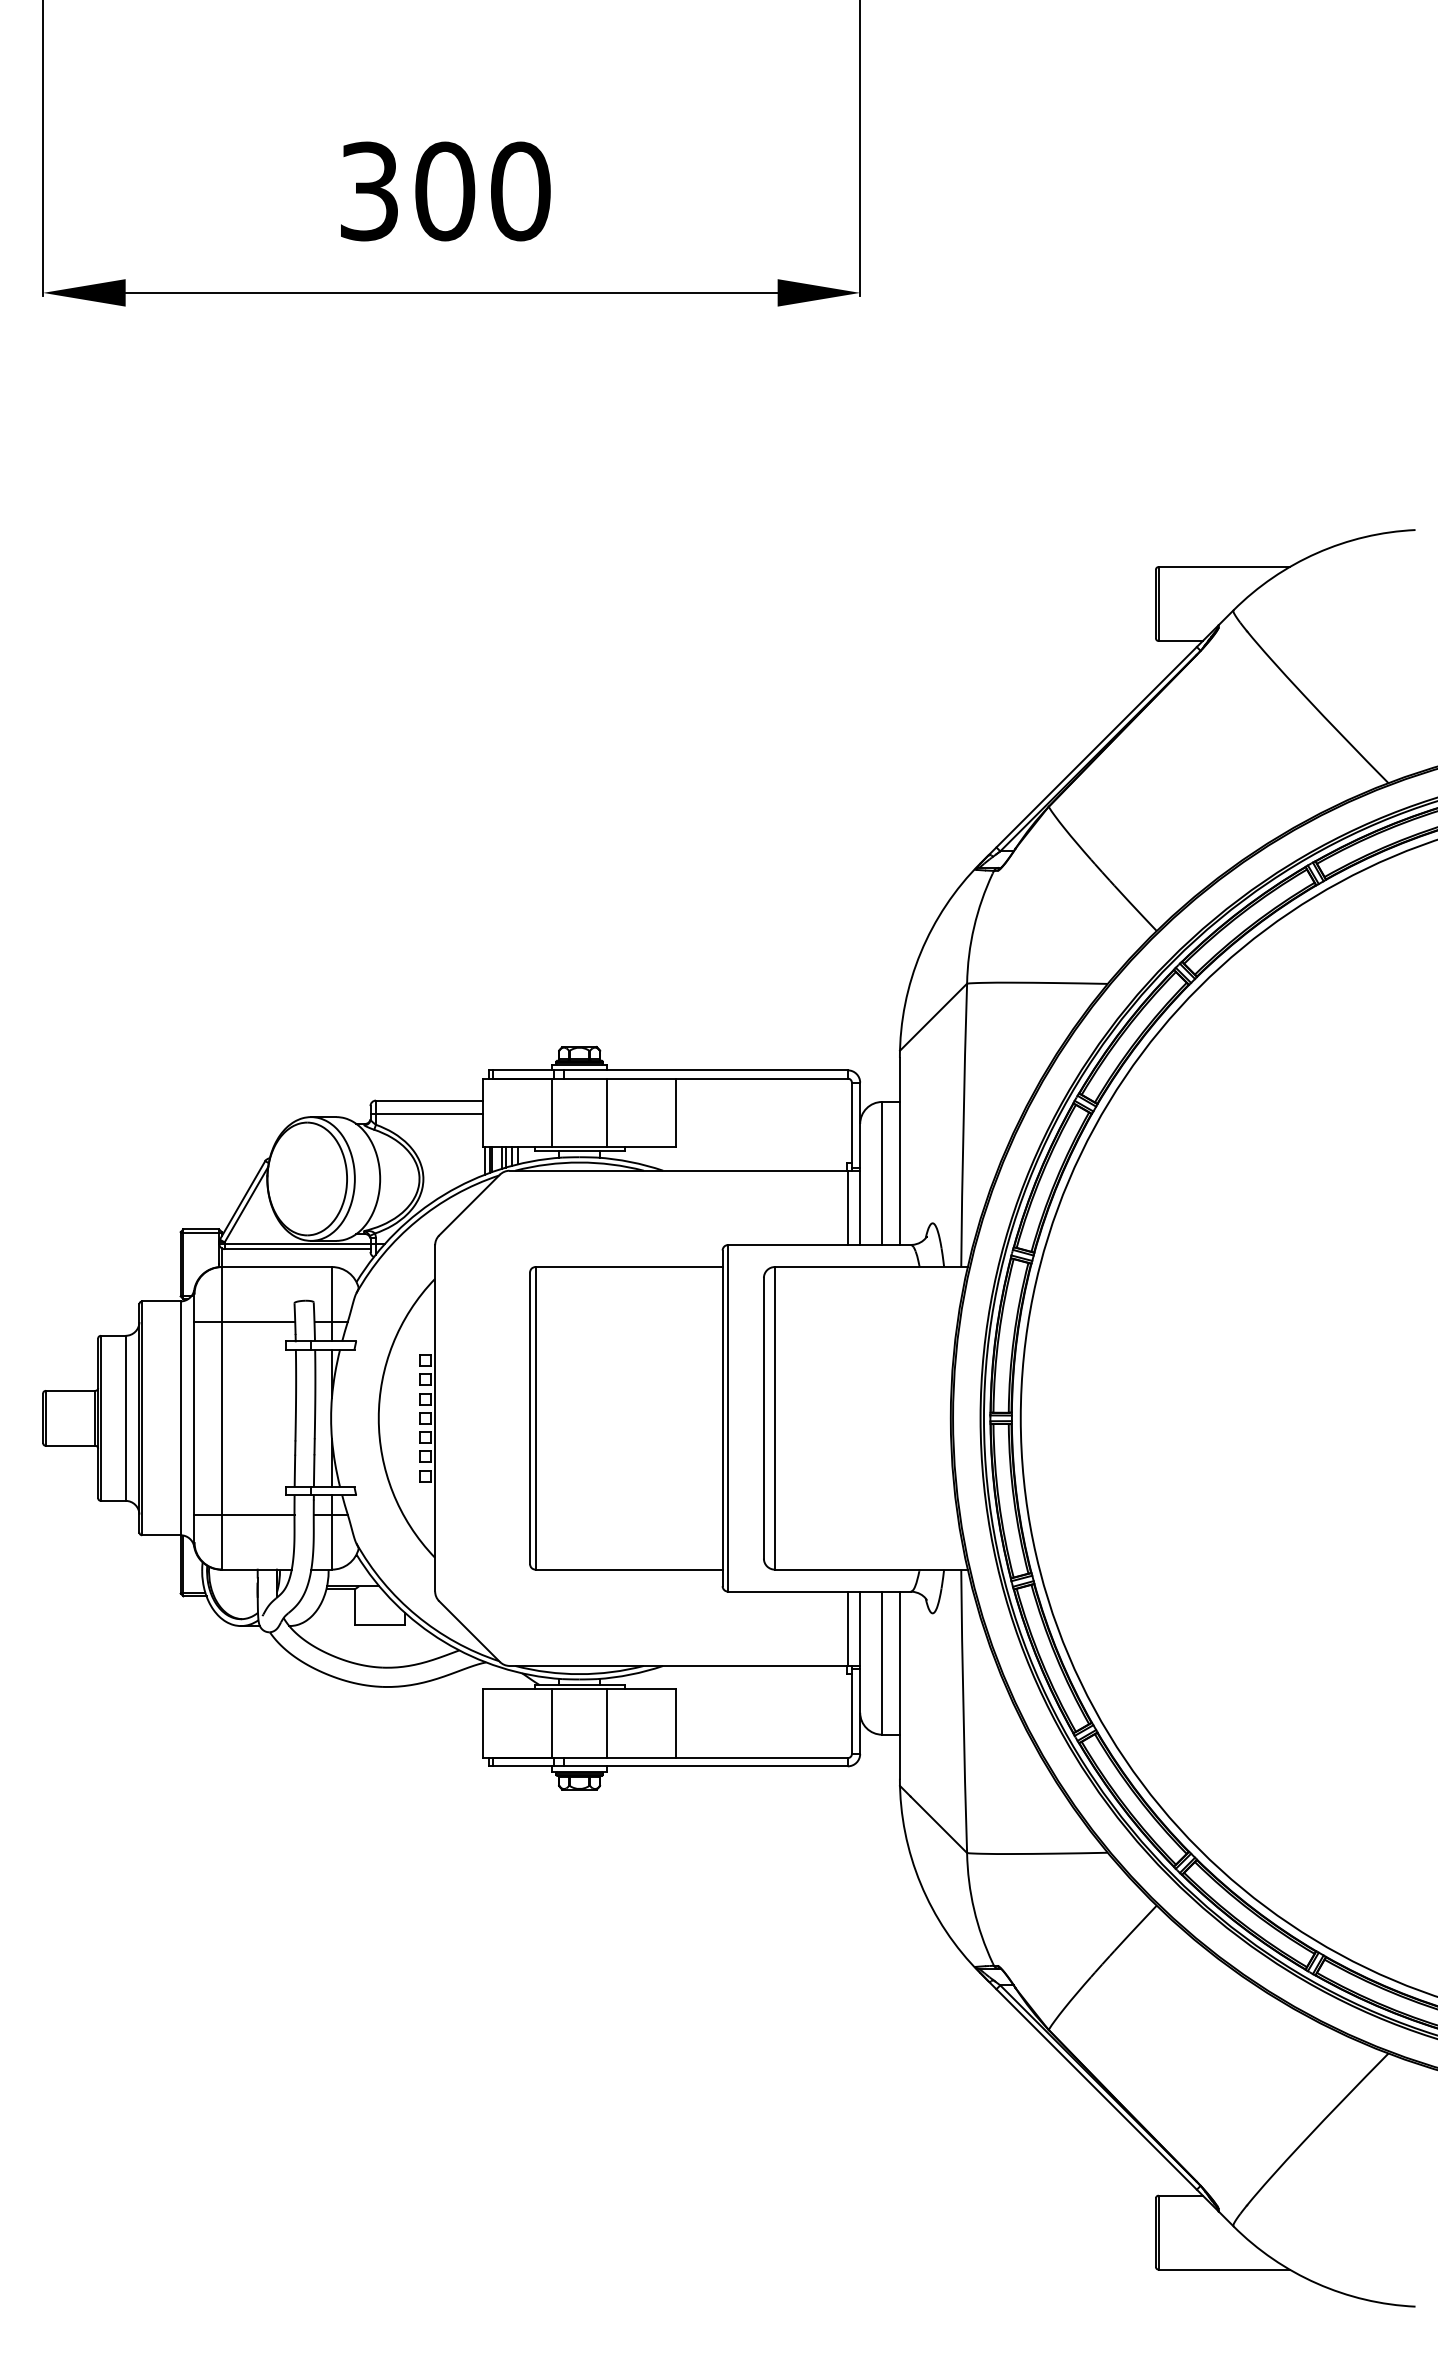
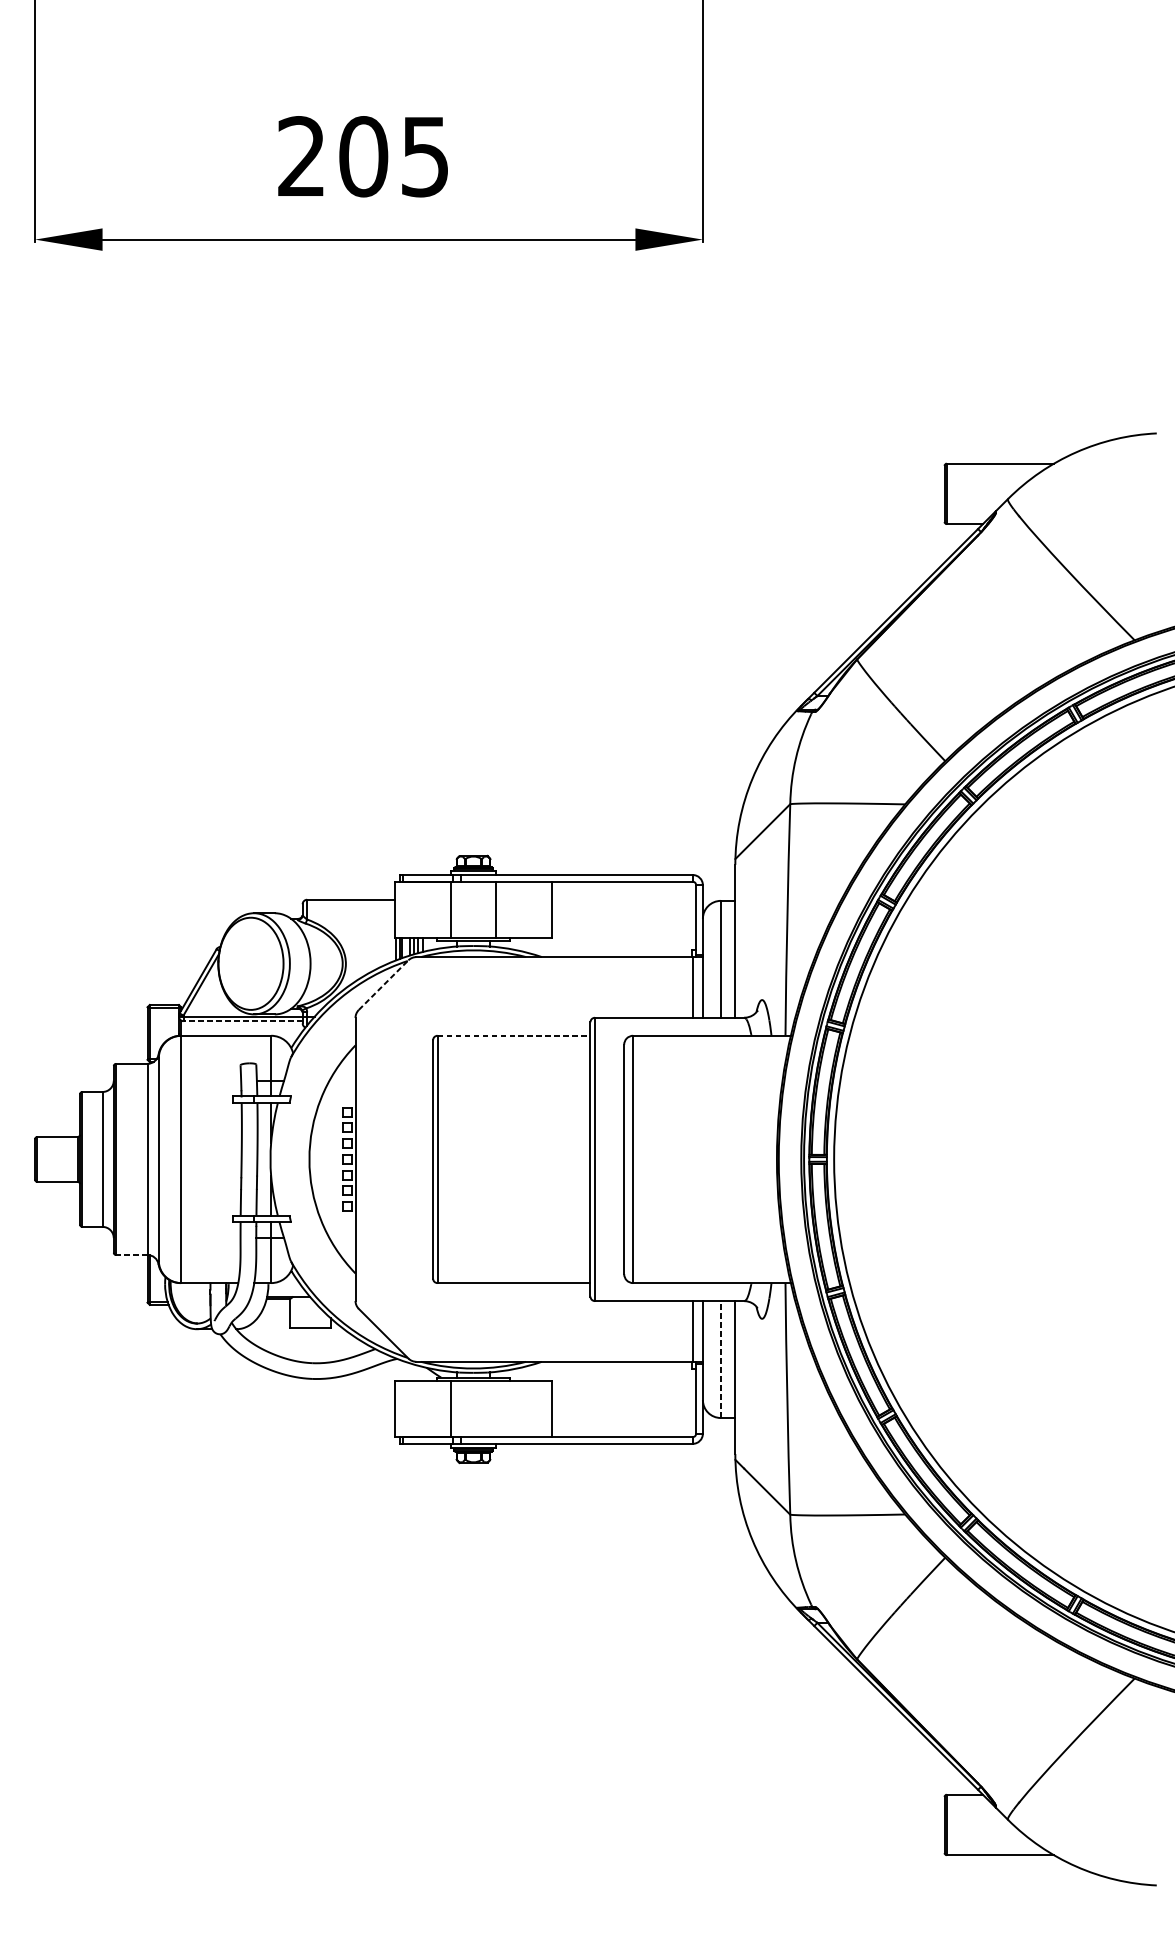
text: (445, 191) -> (363, 156), 300 -> 205
line: (426, 1114) -> (348, 911), removed
line: (469, 1205) -> (383, 985), solid -> dashed
line: (297, 1249) -> (243, 1021), solid -> dashed
line: (629, 1267) -> (514, 1036), solid -> dashed
line: (244, 1322) -> (199, 1081), removed
line: (244, 1514) -> (199, 1238), removed
line: (160, 1535) -> (131, 1255), solid -> dashed
line: (882, 1663) -> (721, 1359), solid -> dashed
line: (607, 1723) -> (496, 1408), removed

